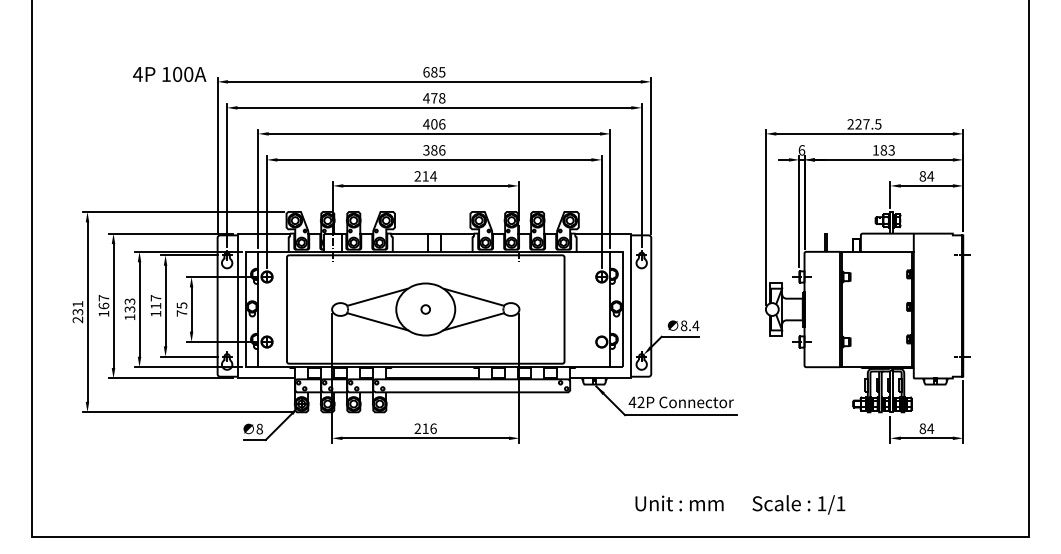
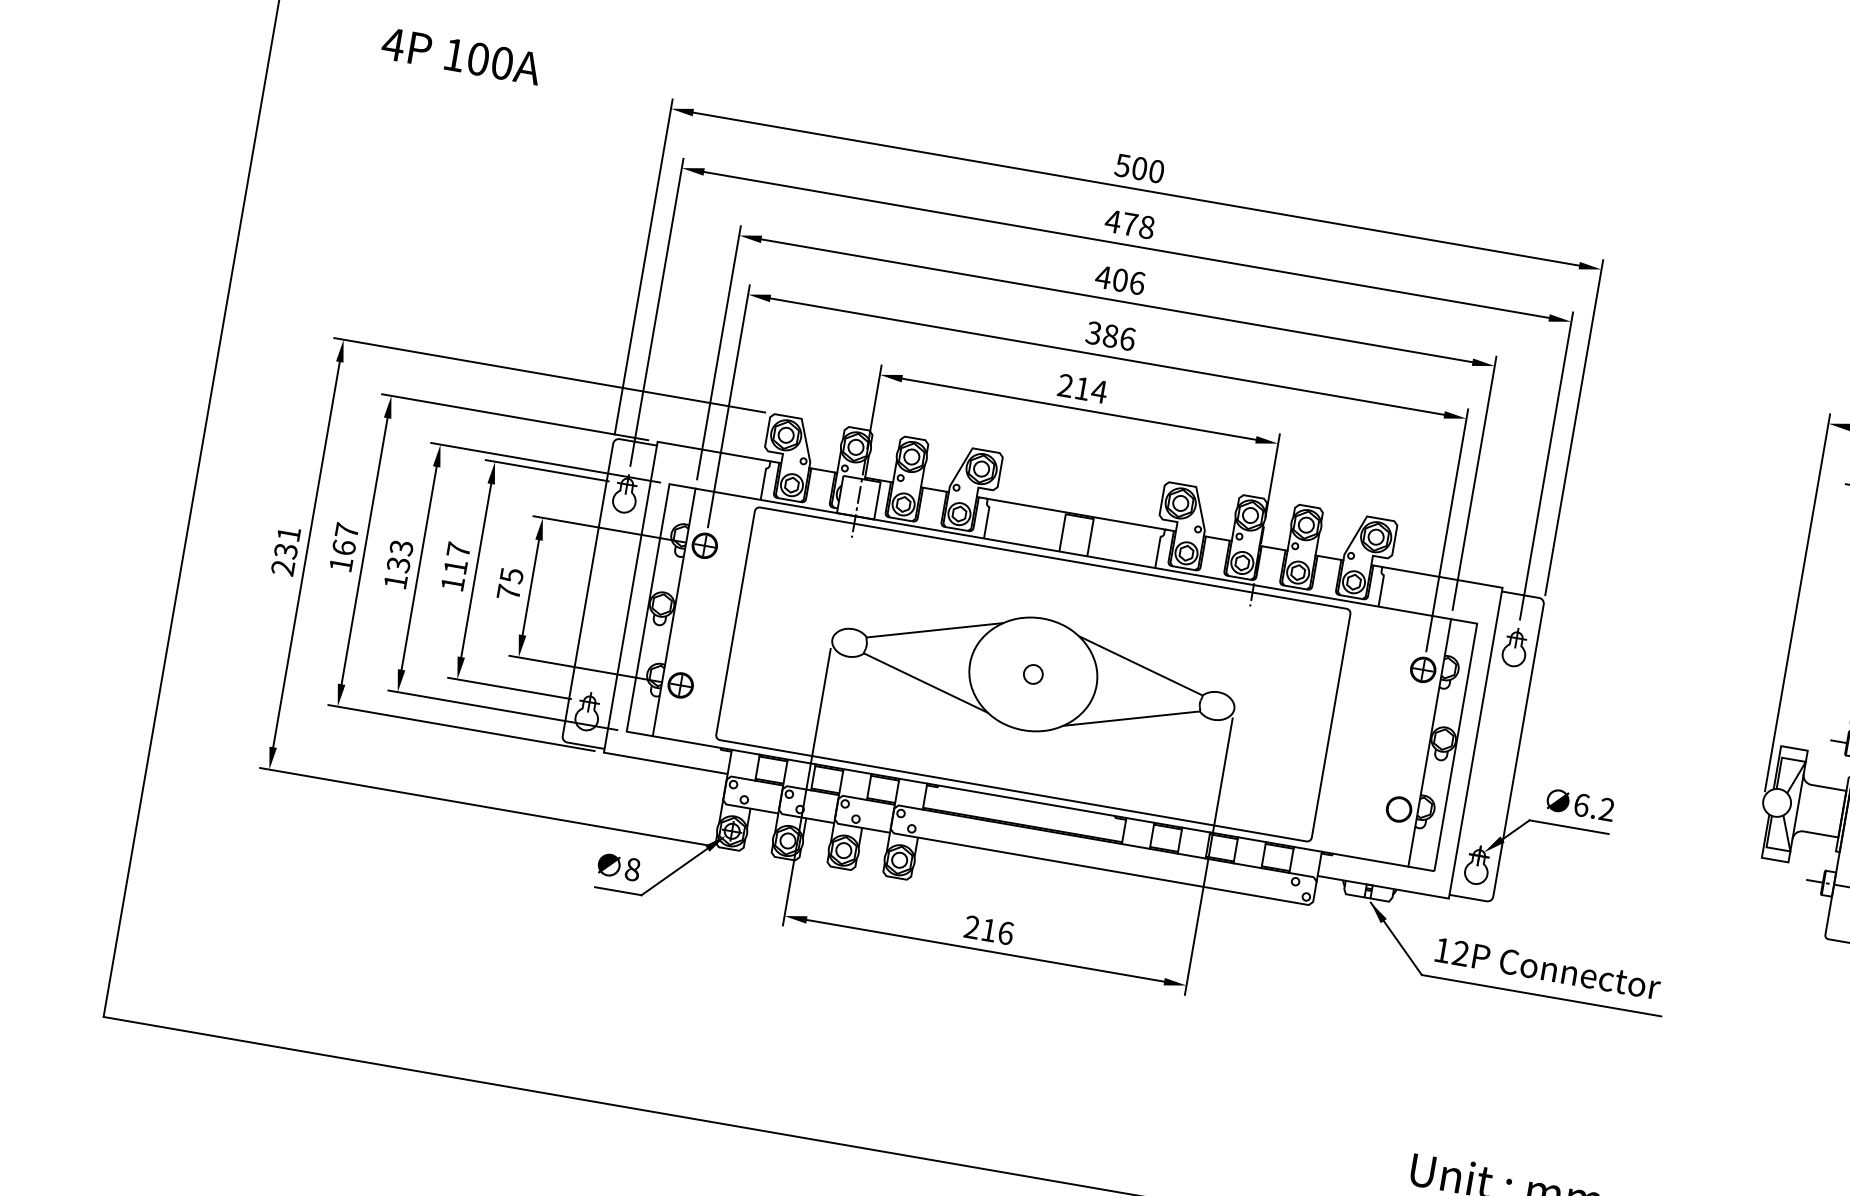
text: (434, 72) -> (1139, 169), 685 -> 500
text: (169, 73) -> (461, 54), moved
text: (689, 325) -> (1593, 806), 8.4 -> 6.2
text: (632, 401) -> (1442, 948), 42P -> 12P

